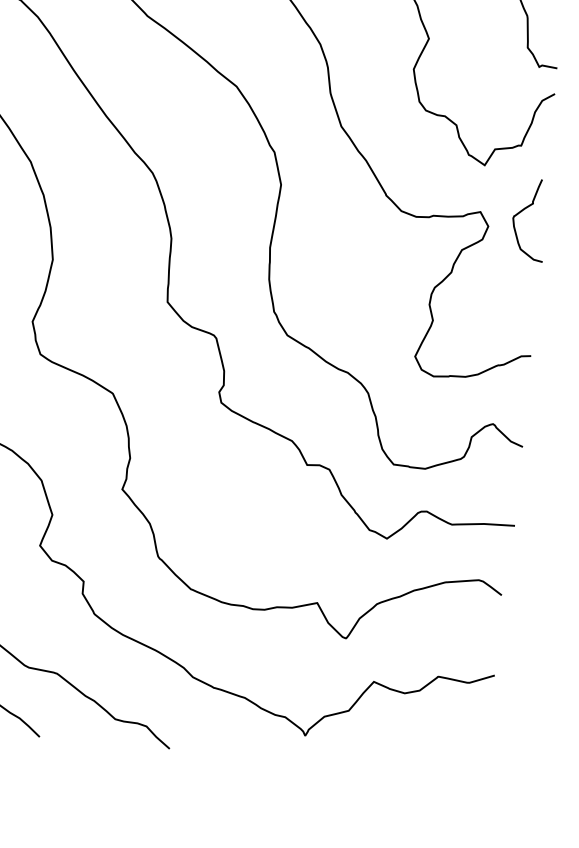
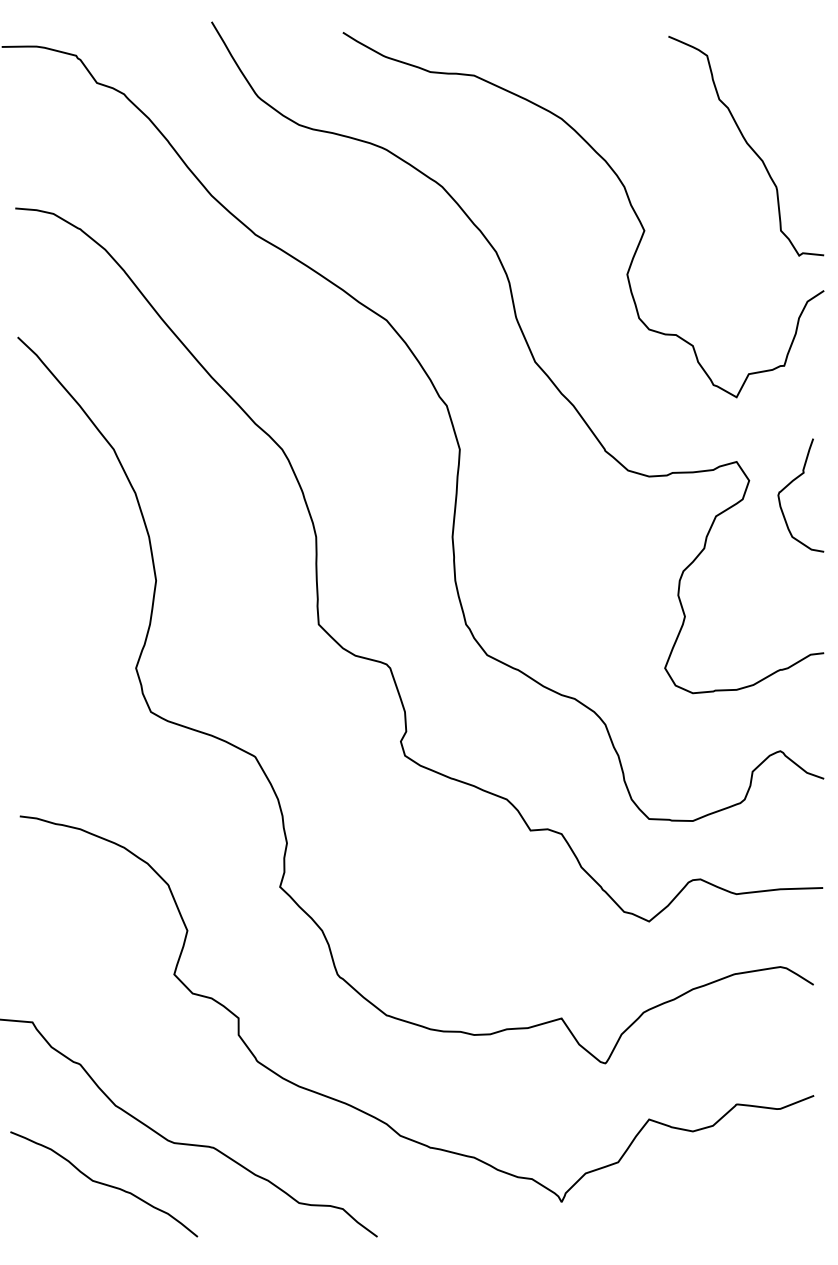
curve: (522, 211) -> (790, 484), moved

